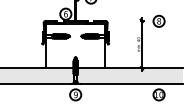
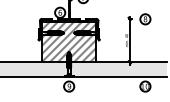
hatch: (76, 46) -> (69, 42), added

